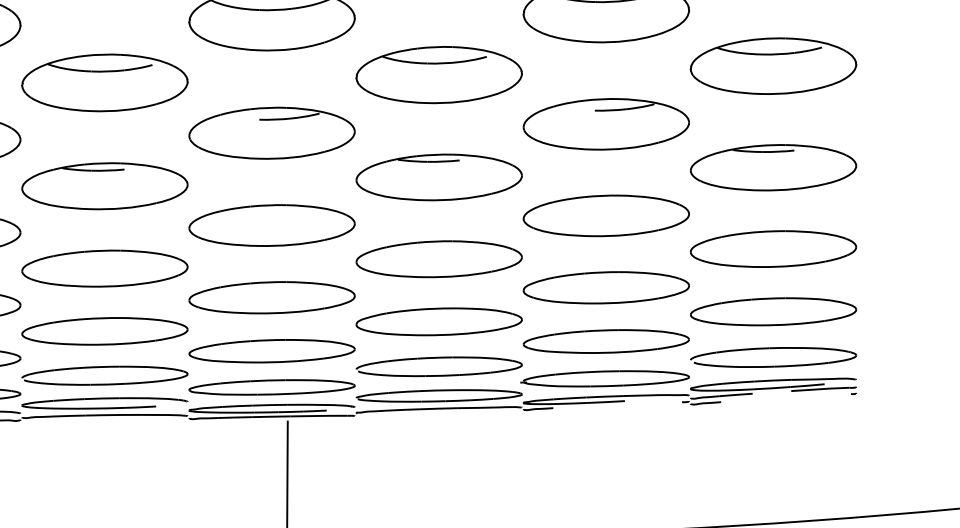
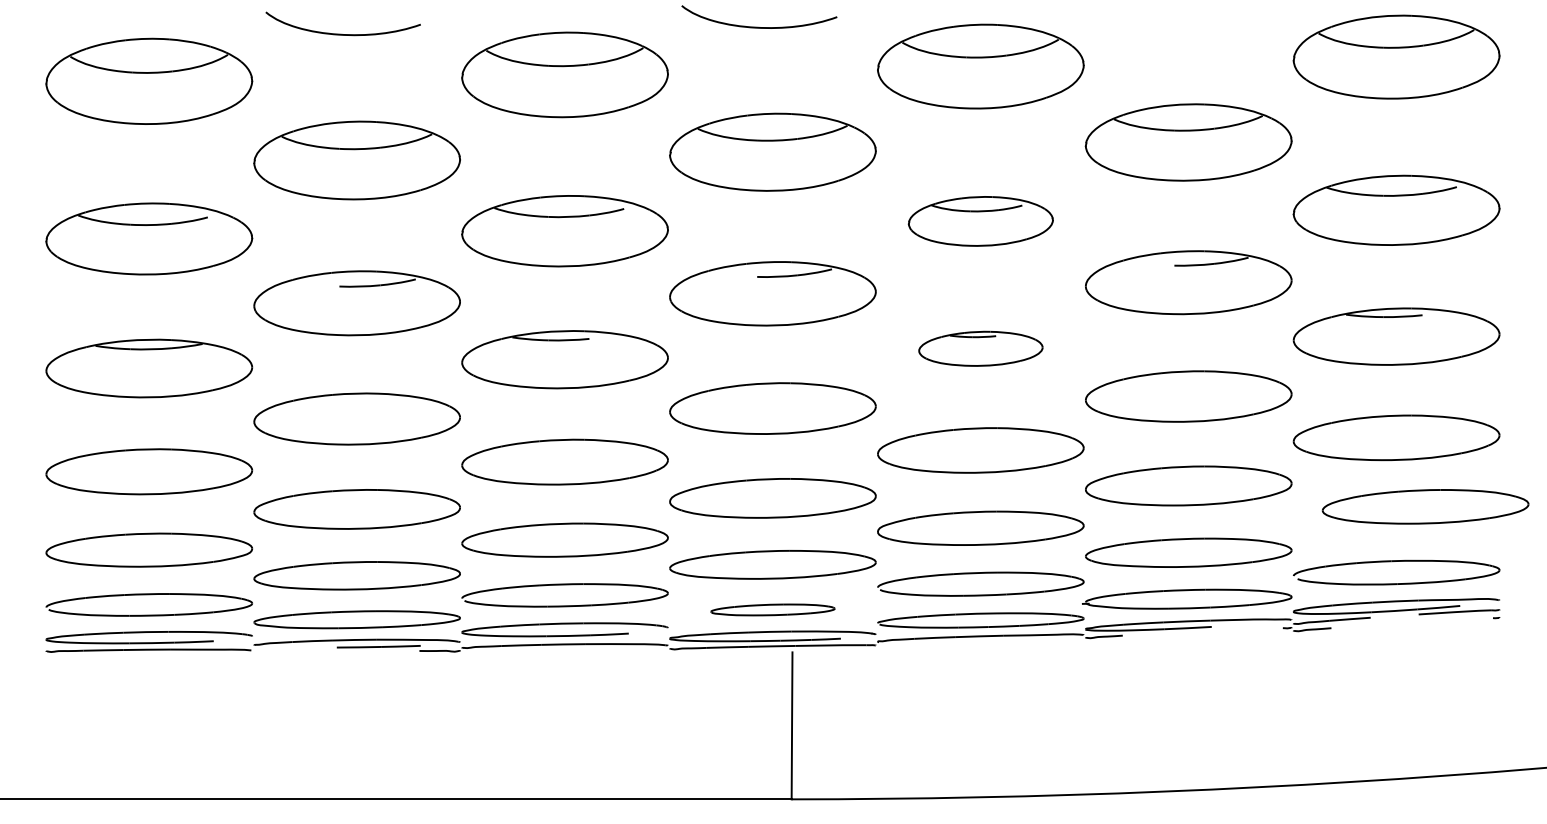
part: (438, 75) -> (980, 221), size x0.7
part: (438, 177) -> (980, 348), size x0.6
part: (773, 311) -> (1425, 506), moved
part: (271, 387) -> (772, 609), size x0.6

